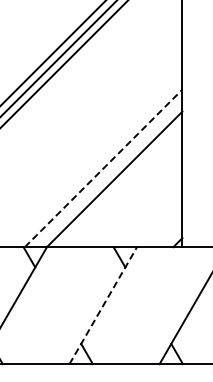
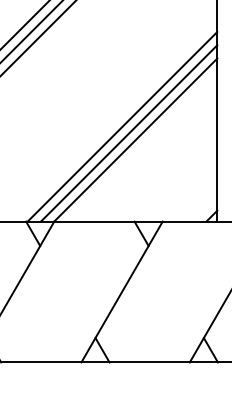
line: (104, 168) -> (123, 126), dashed -> solid
line: (108, 173) -> (128, 132), added
line: (103, 305) -> (122, 291), dashed -> solid

